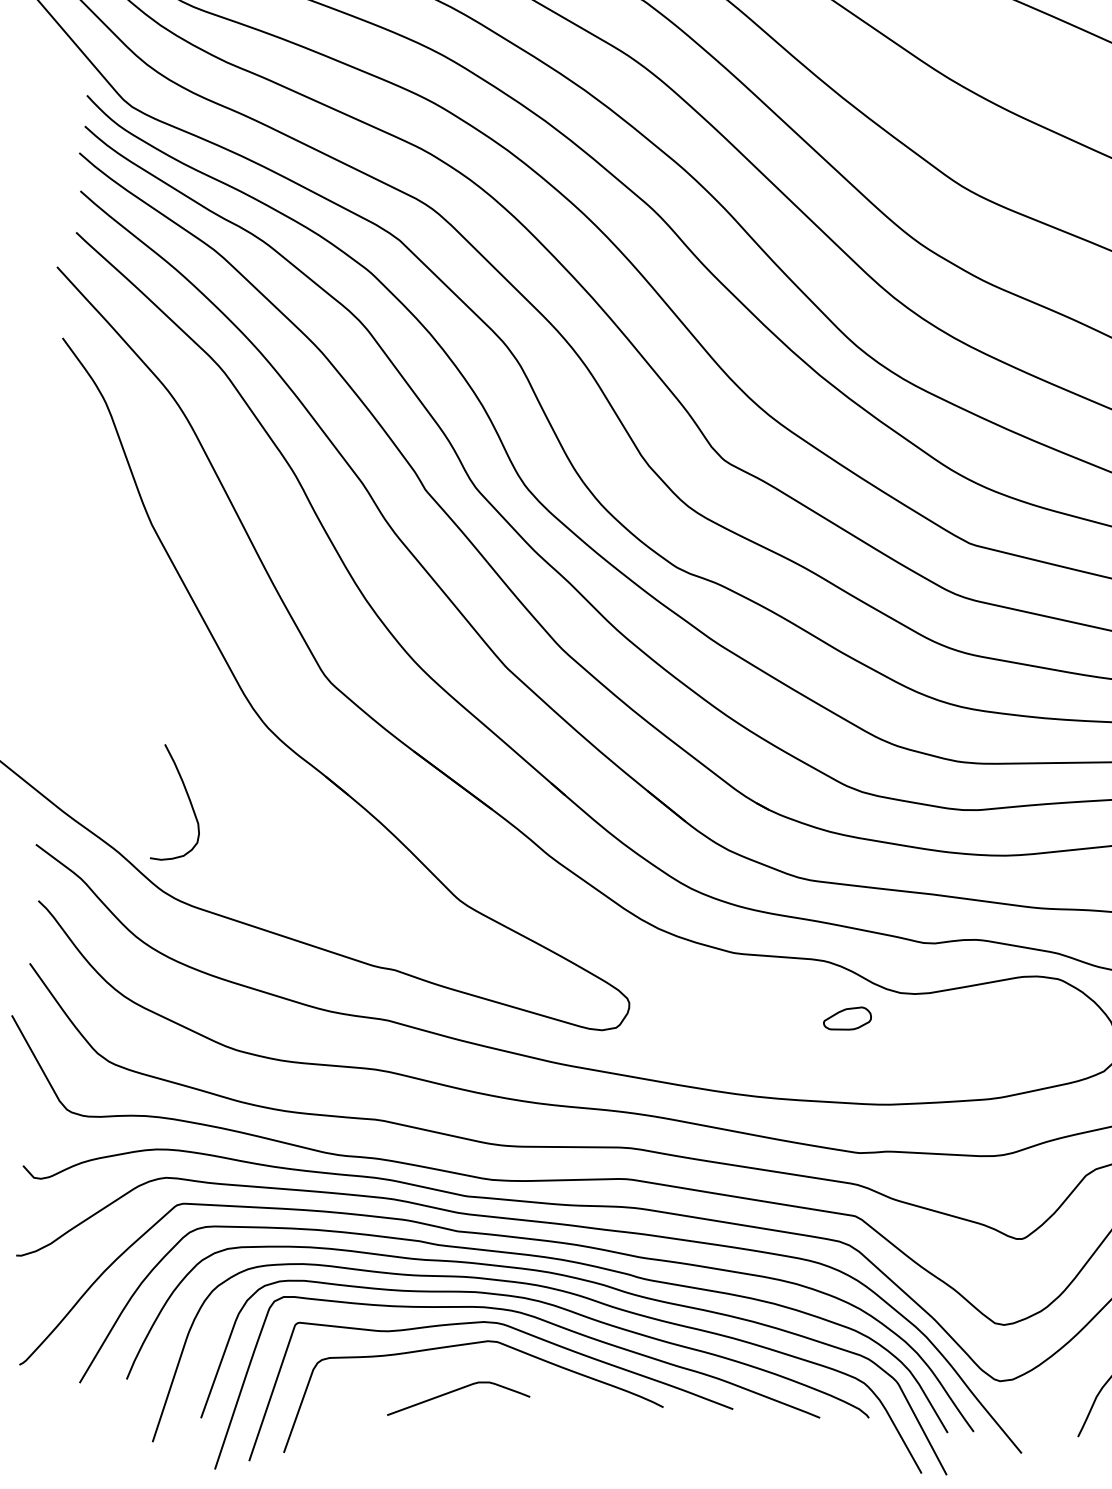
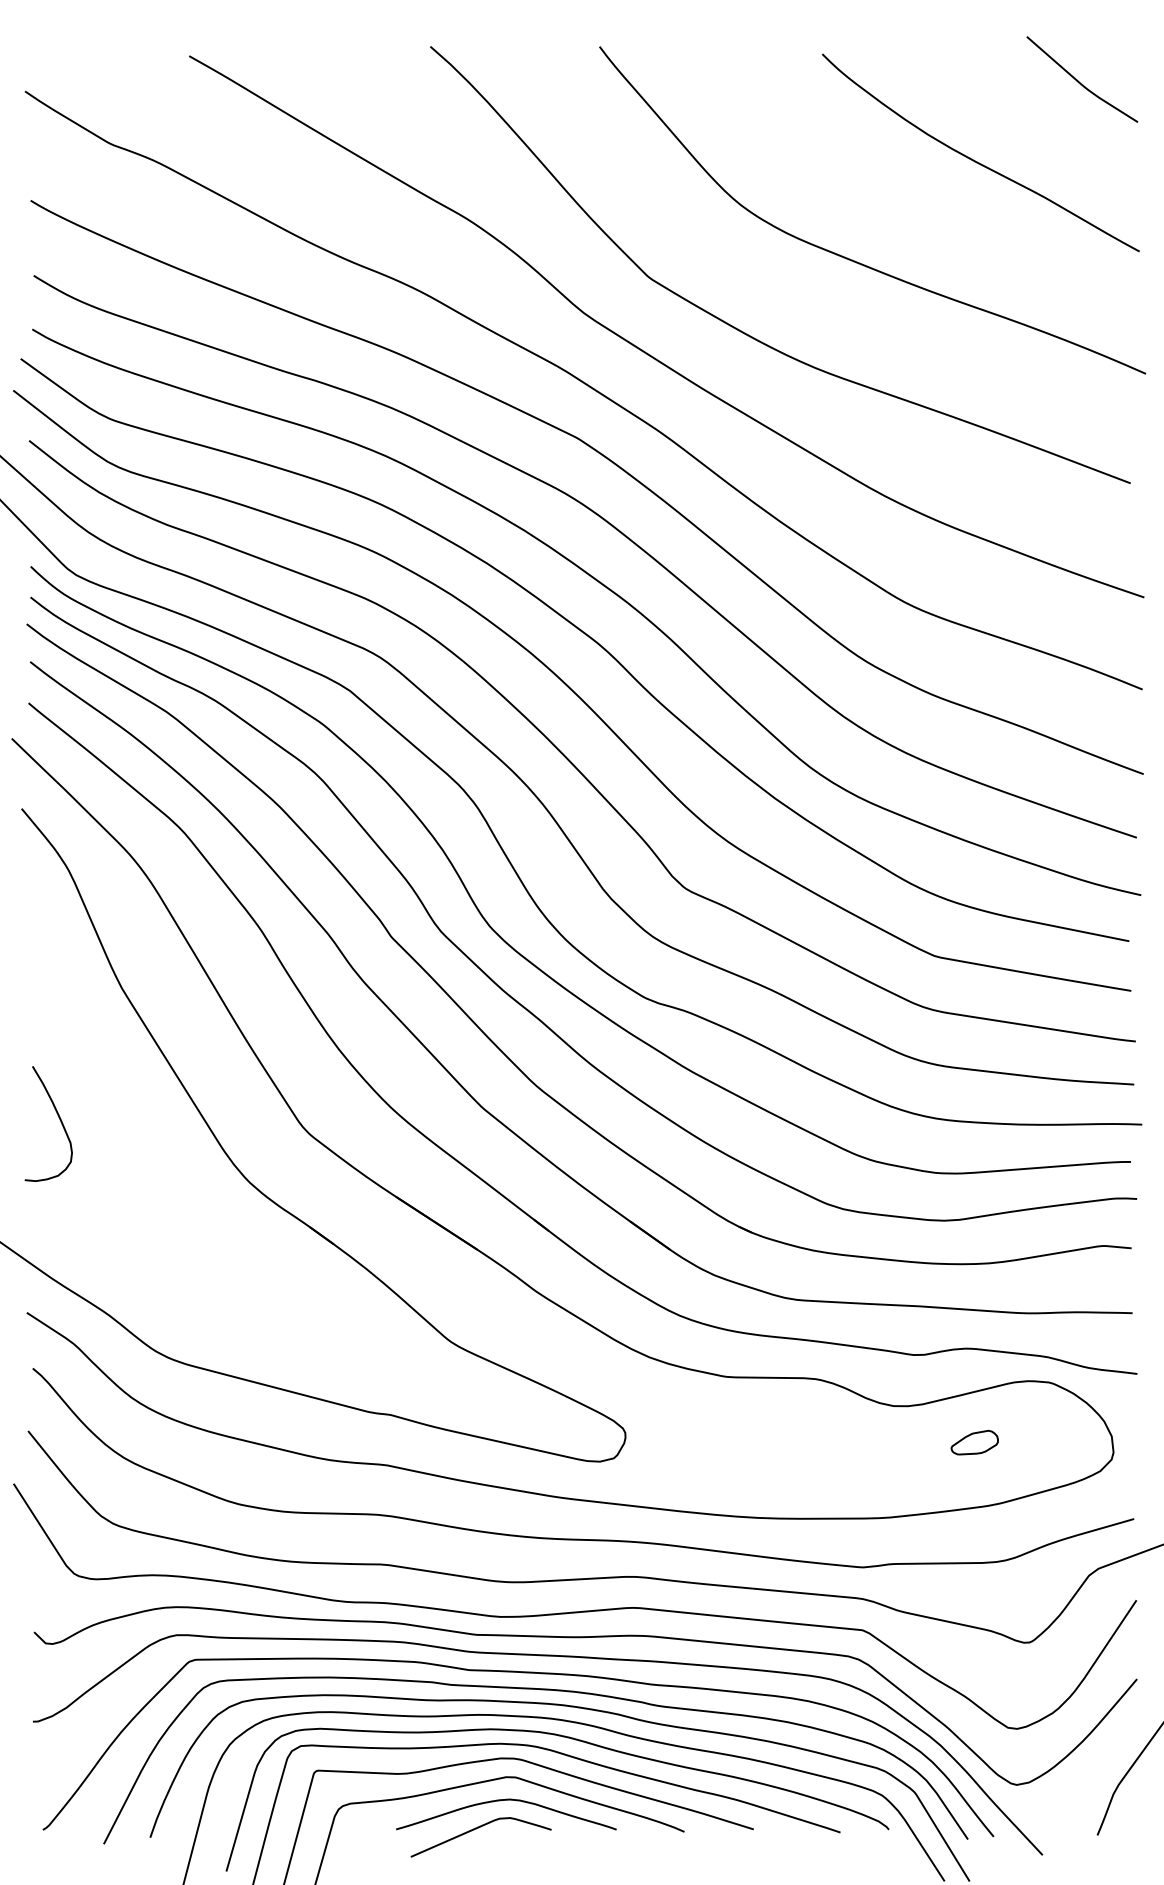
curve: (187, 797) -> (58, 1117), moved
part: (847, 1018) -> (974, 1442), moved
curve: (486, 1364) -> (506, 1800), added

